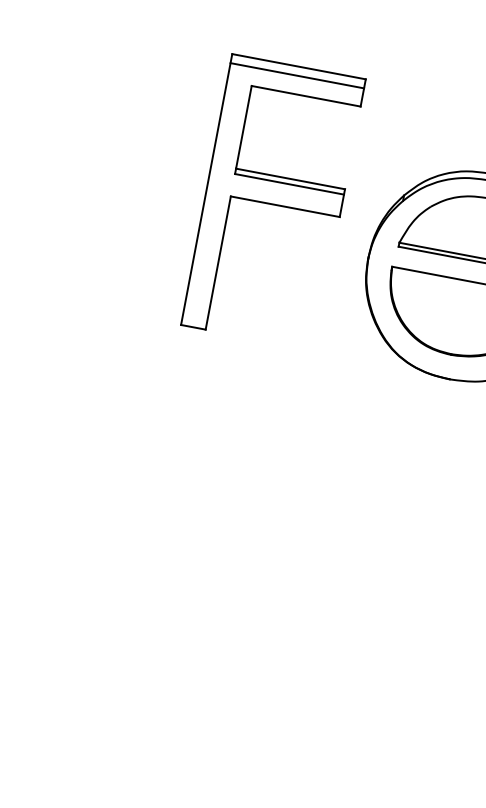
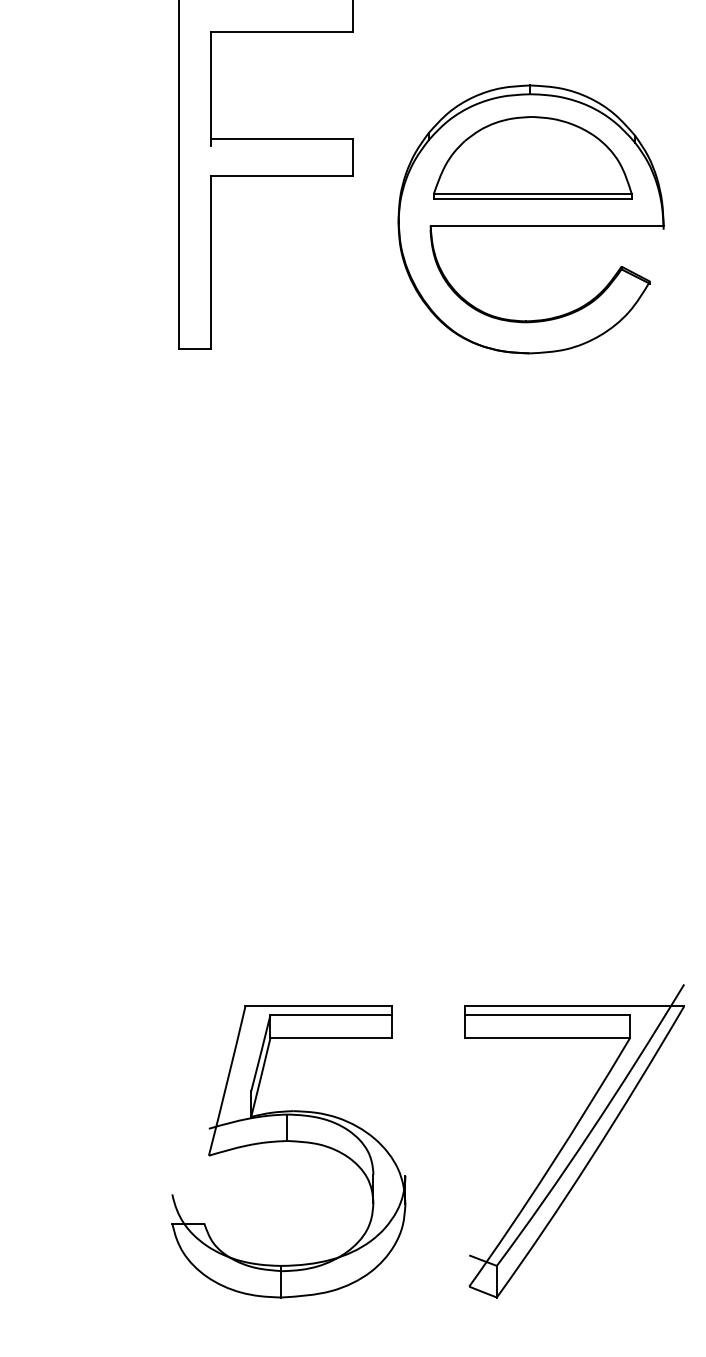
line: (296, 75) -> (265, 8), removed
line: (289, 184) -> (281, 146), removed

